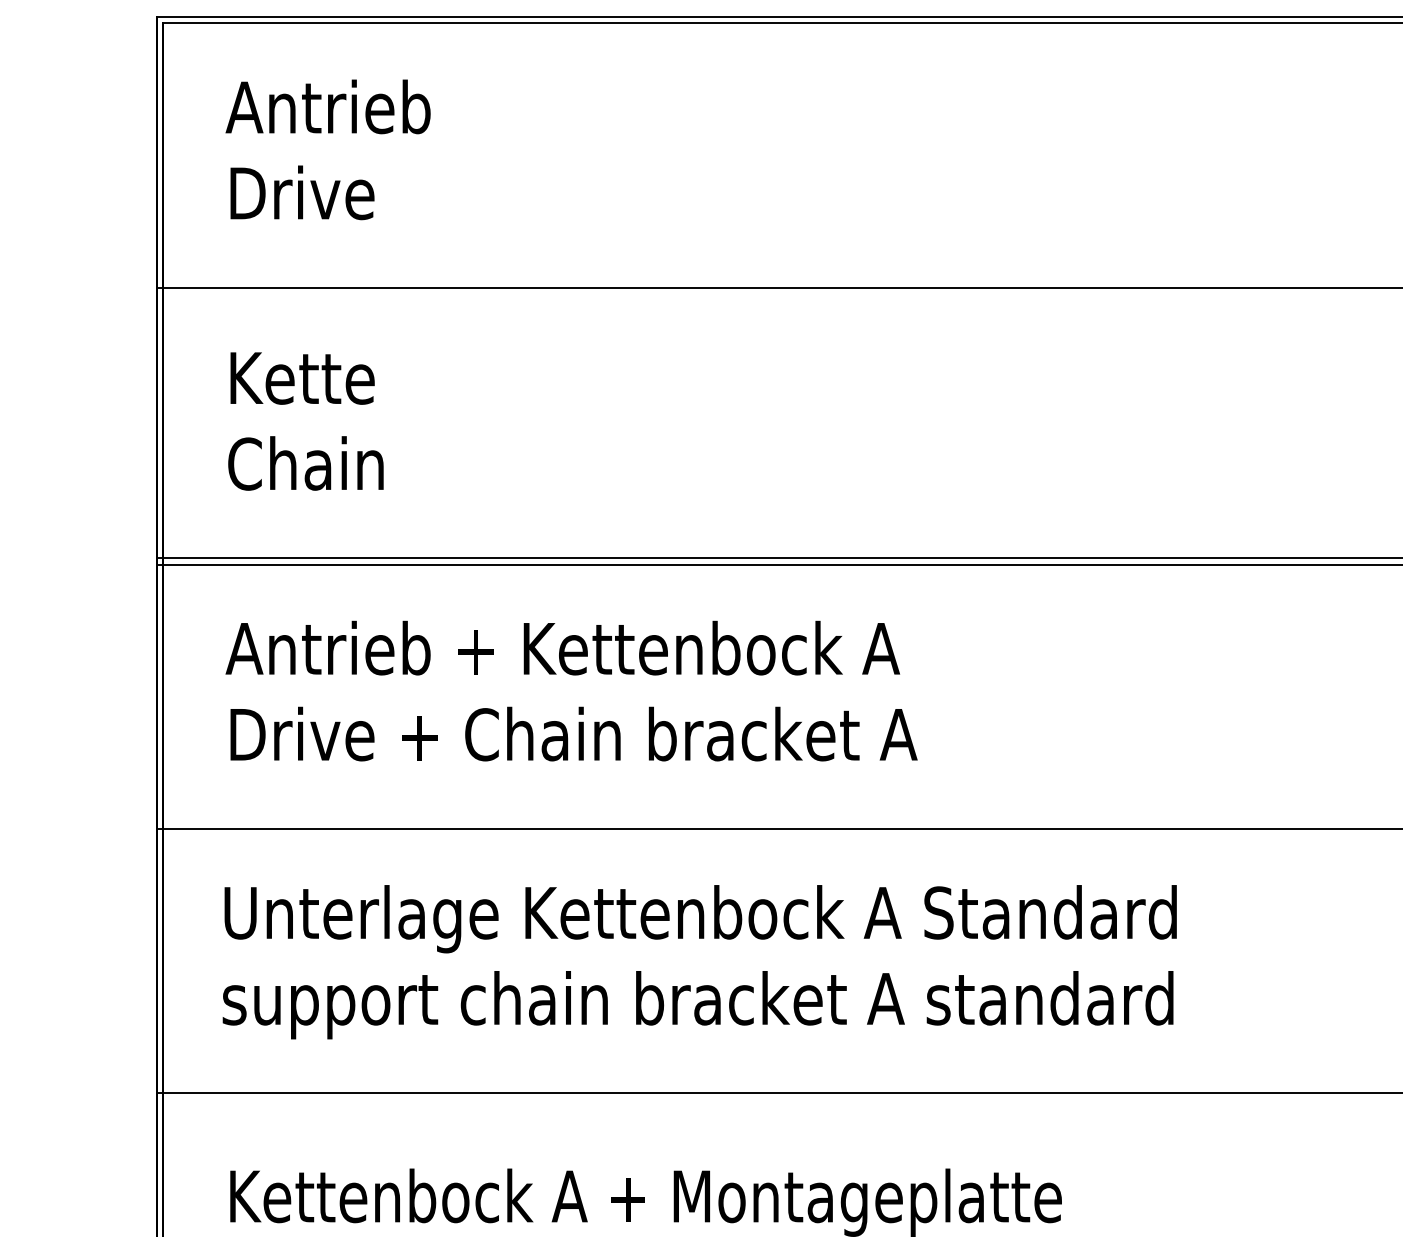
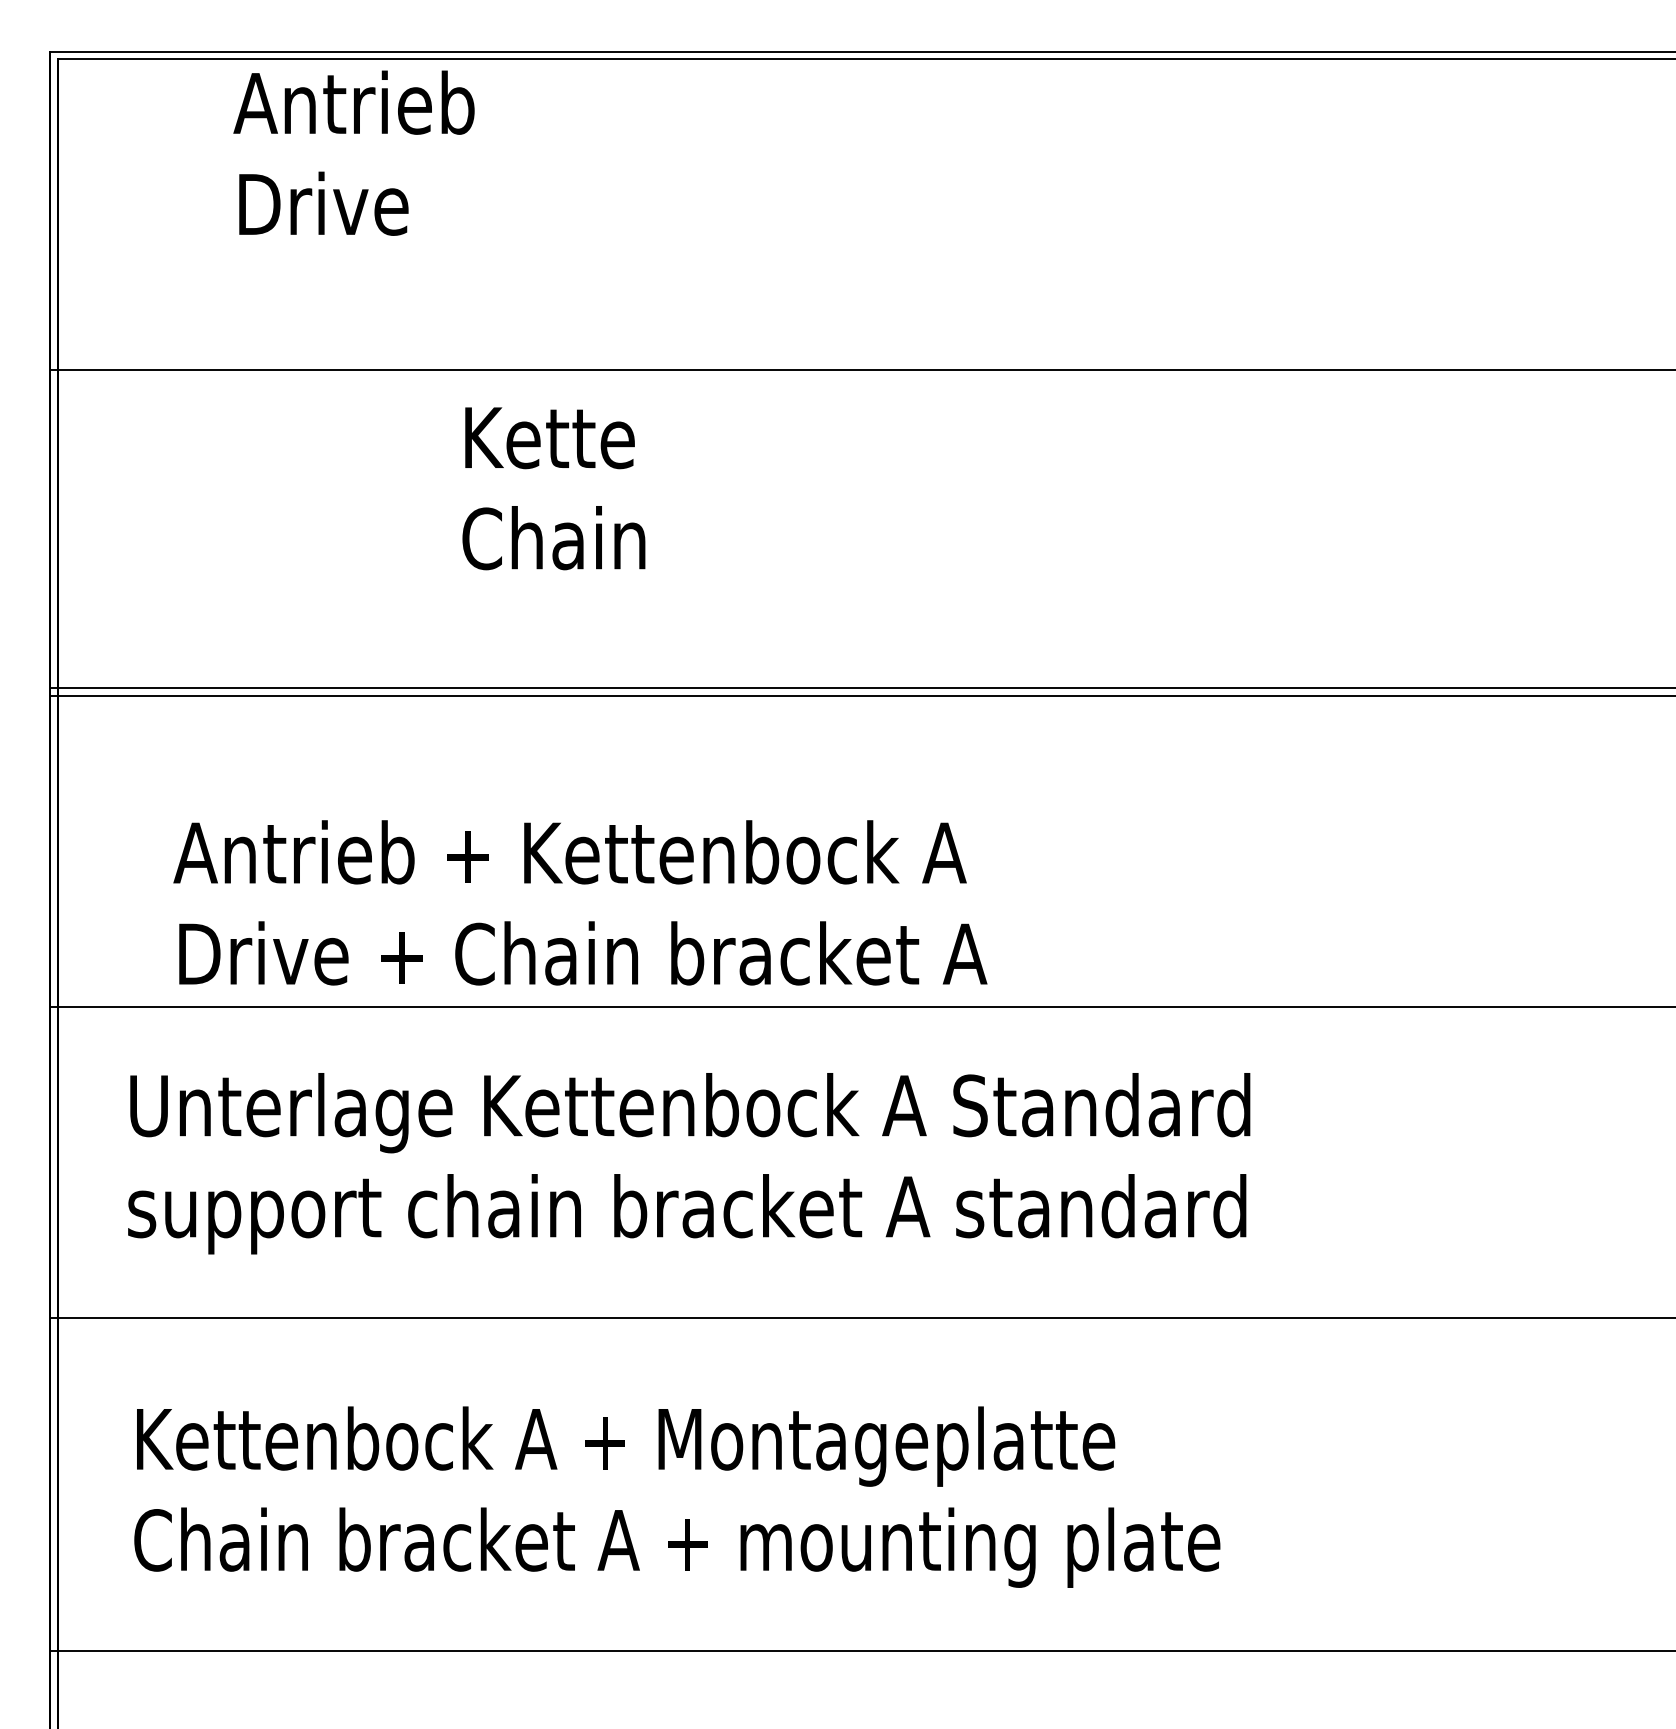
text: (327, 149) -> (353, 152), moved
text: (305, 421) -> (553, 488), moved
text: (571, 690) -> (580, 902), moved

